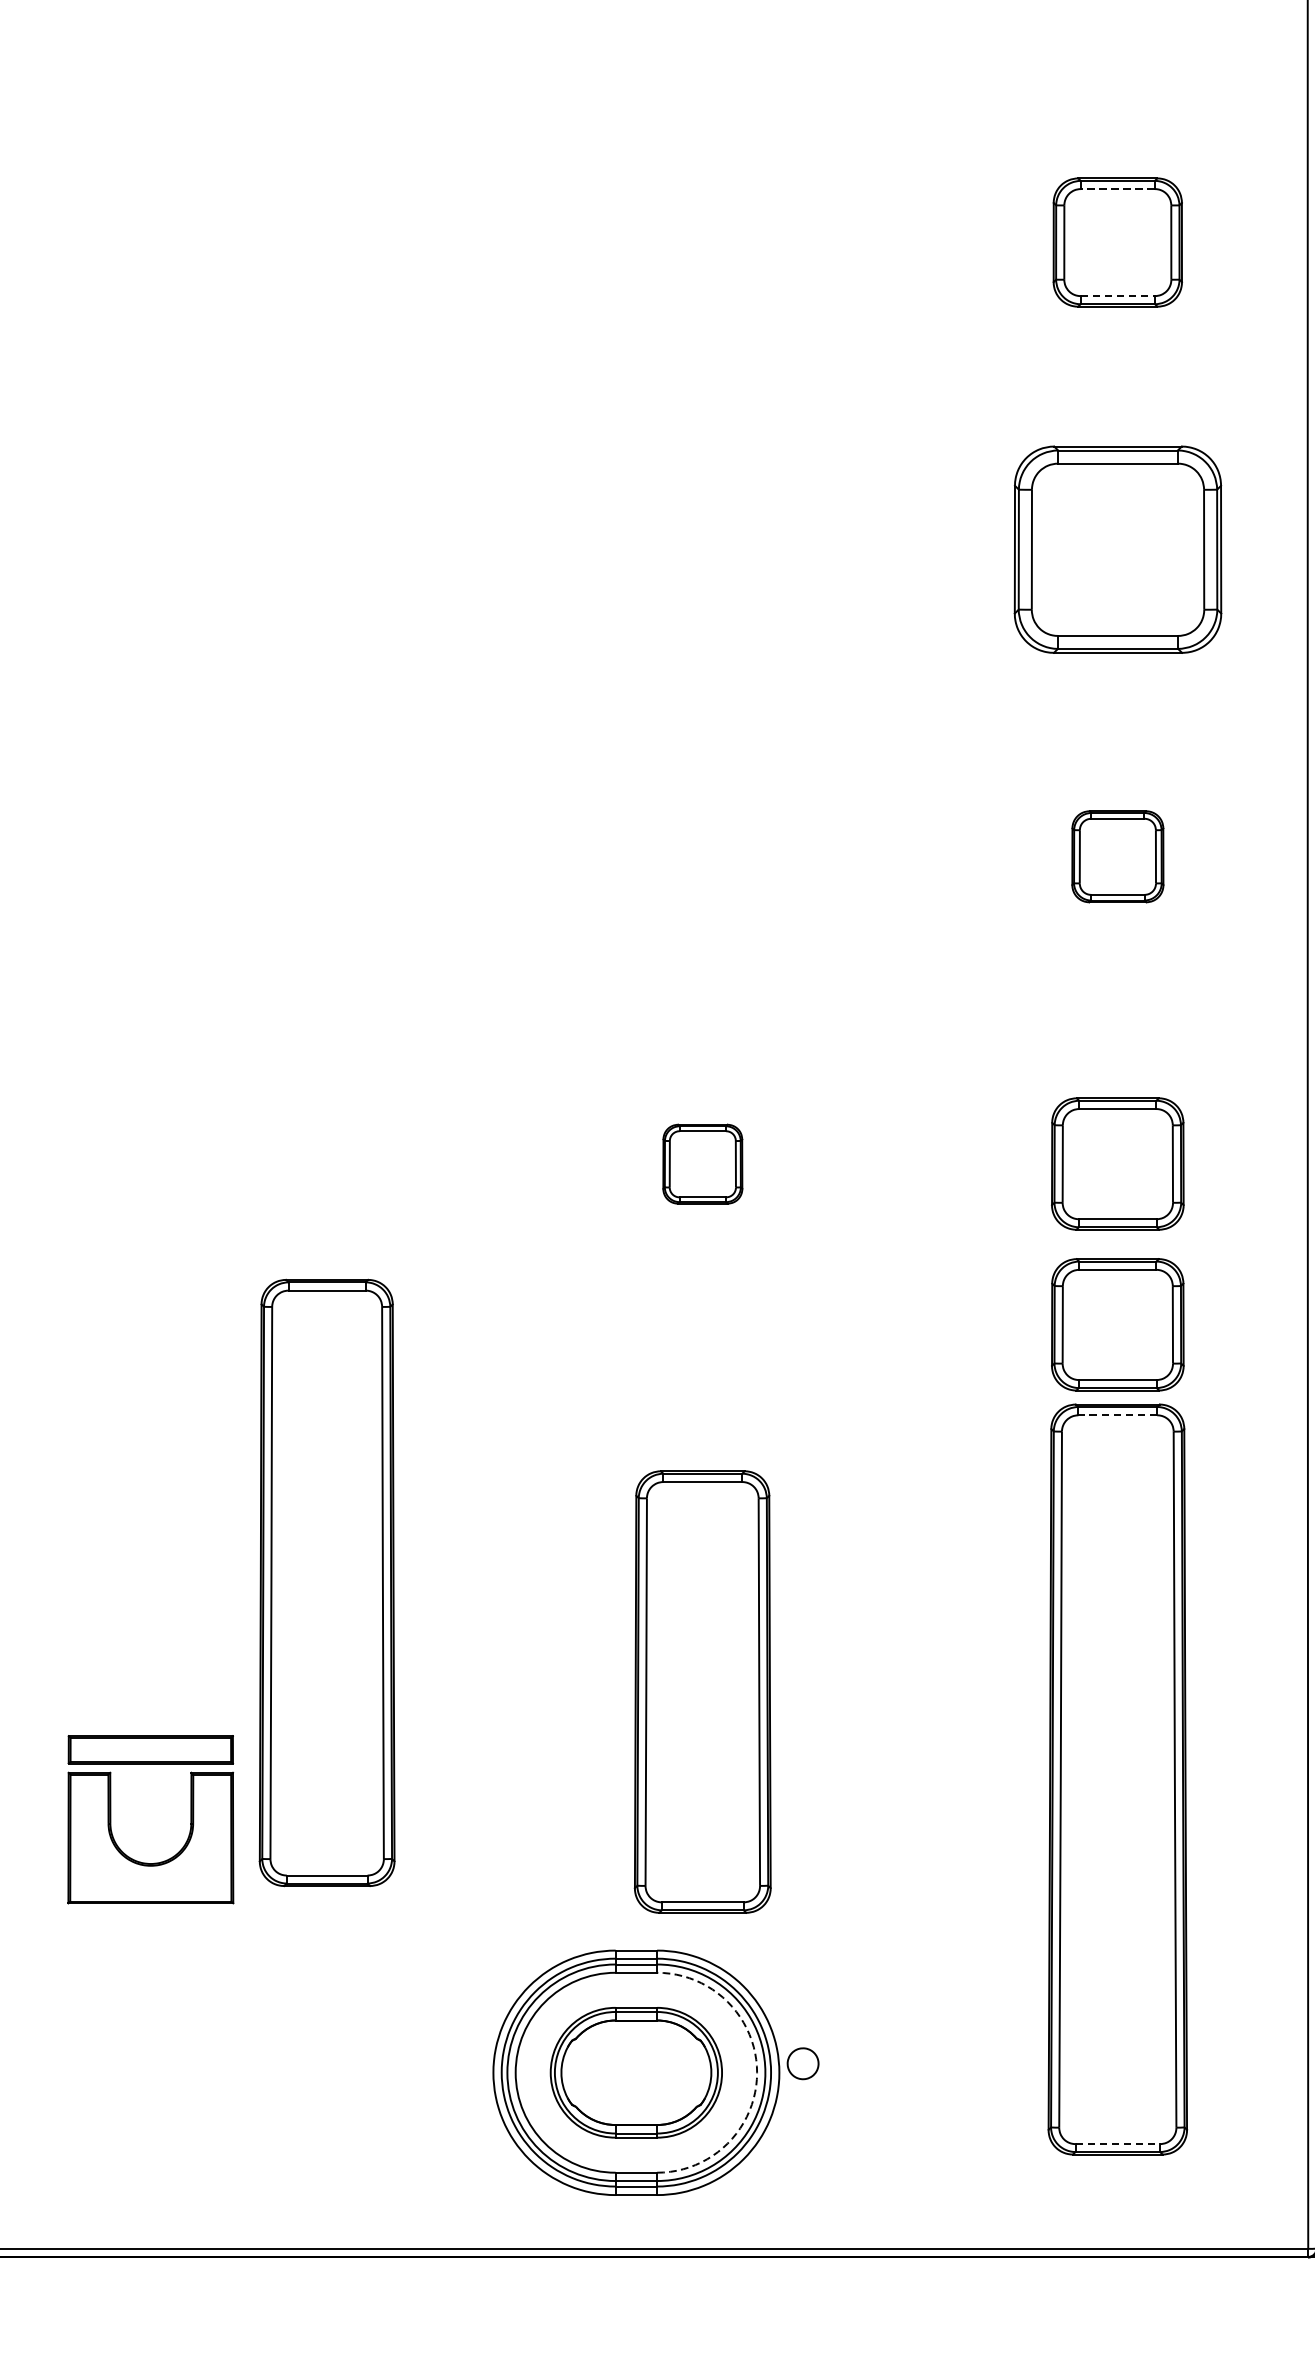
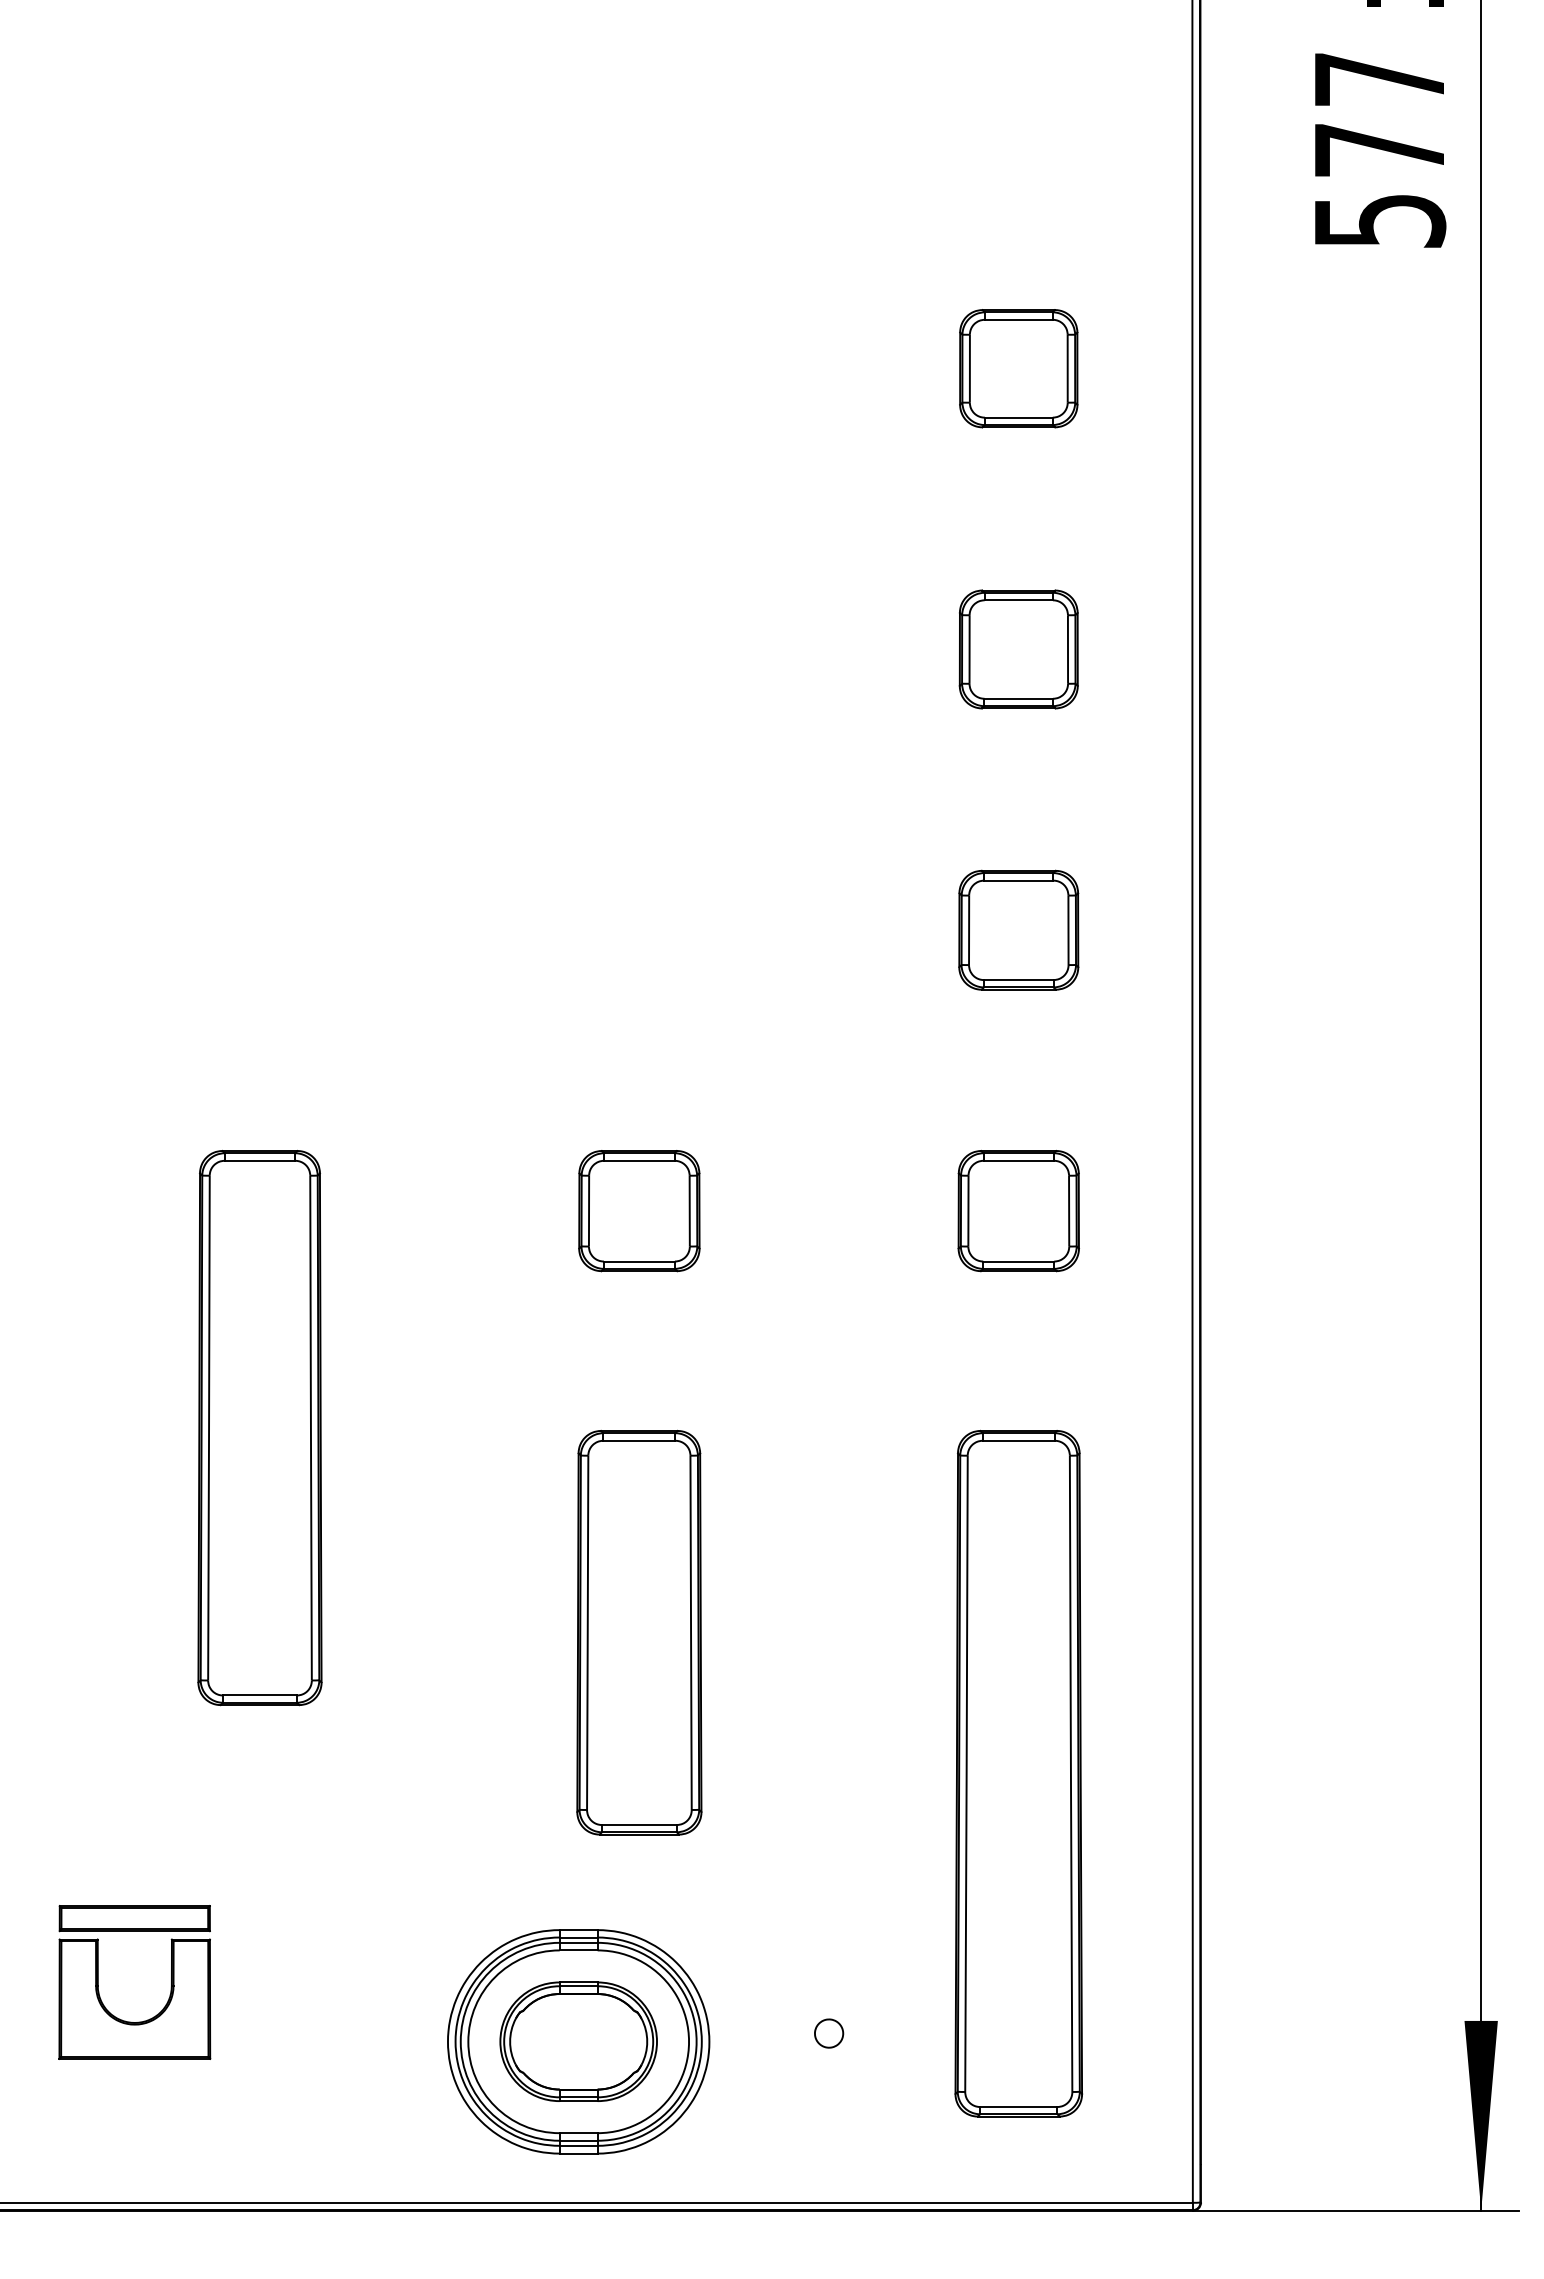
line: (1117, 188) -> (1018, 319), dashed -> solid
line: (1117, 295) -> (1018, 417), dashed -> solid
part: (1117, 549) -> (1018, 649), size x0.62
part: (1117, 856) -> (1018, 929), size x1.43
part: (702, 1164) -> (639, 1211), size x1.67
part: (1117, 1325) -> (1018, 1358), removed
line: (1117, 1415) -> (1018, 1440), dashed -> solid
part: (326, 1583) -> (259, 1428), moved
part: (702, 1691) -> (639, 1632), moved
part: (111, 1819) -> (98, 1982), moved
part: (803, 2063) -> (829, 2033), moved
arc: (757, 2072) -> (689, 2041), dashed -> solid
line: (1117, 2144) -> (1018, 2107), dashed -> solid

